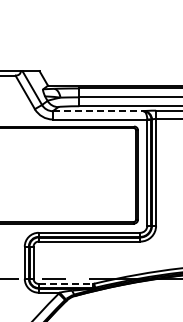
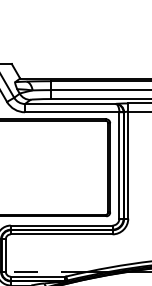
line: (98, 111) -> (70, 104), dashed -> solid
line: (66, 283) -> (38, 276), dashed -> solid

